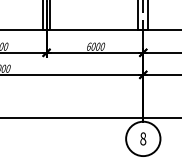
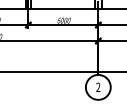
text: (143, 138) -> (98, 87), 8 -> 2

